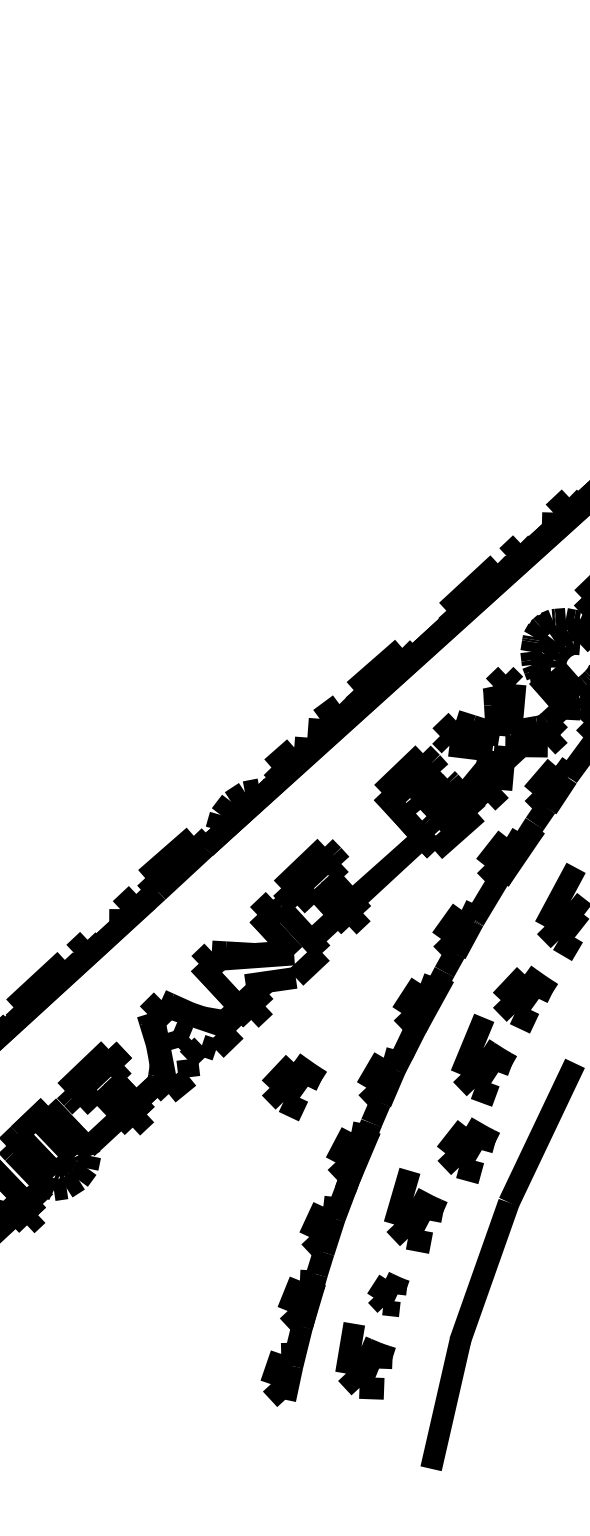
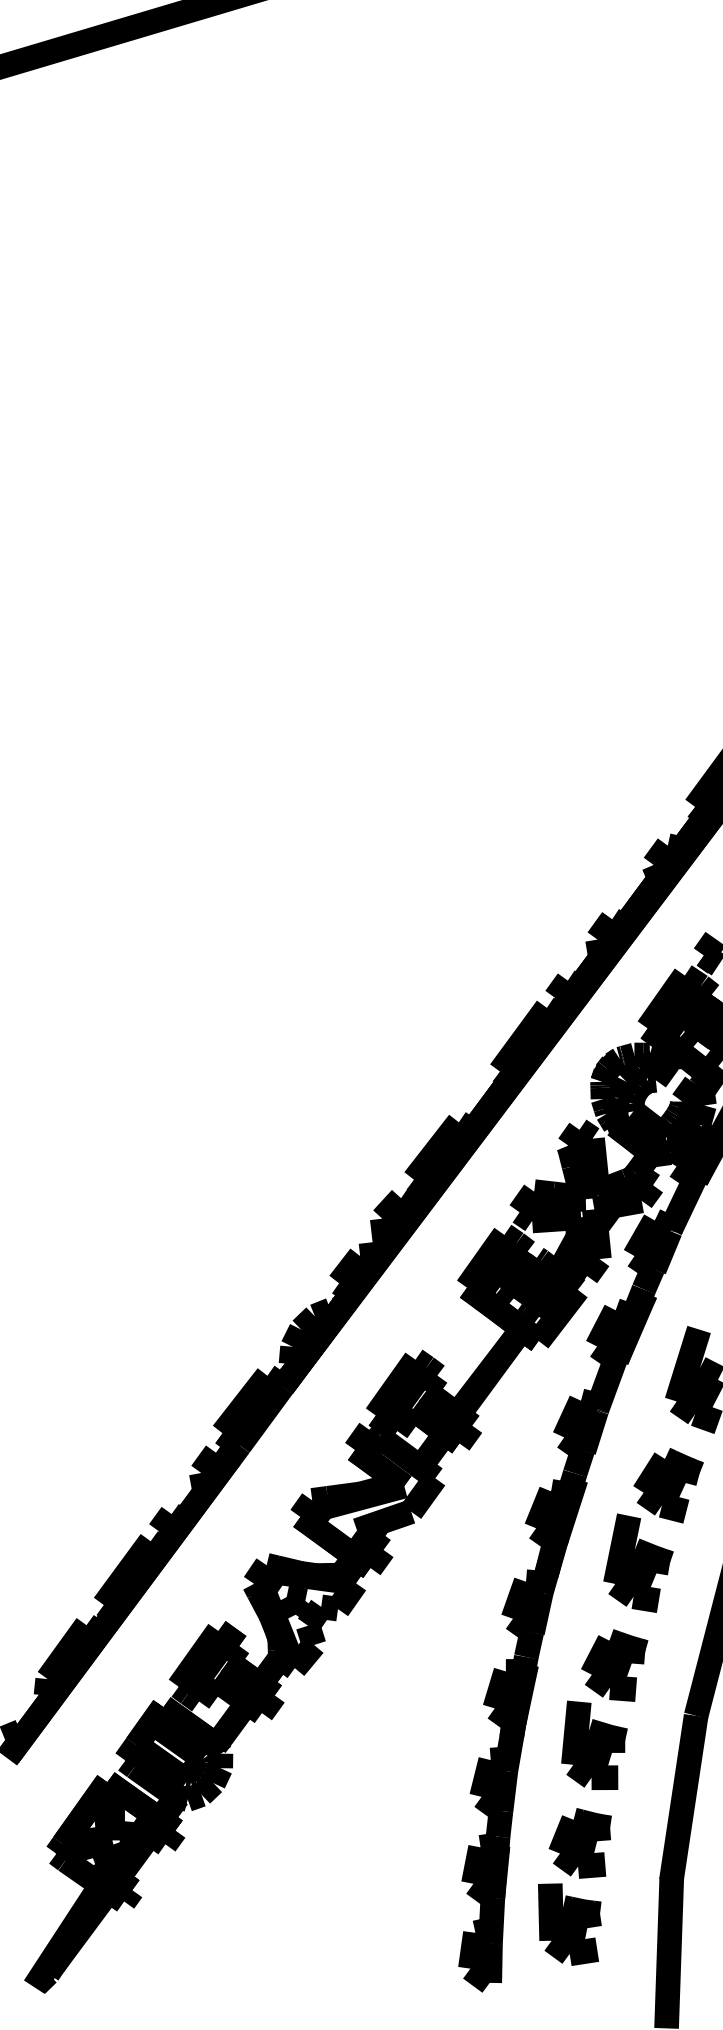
part: (292, 1085) -> (430, 1632), removed
part: (466, 1149) -> (614, 1665), moved
part: (386, 1293) -> (579, 1843), size x1.43

